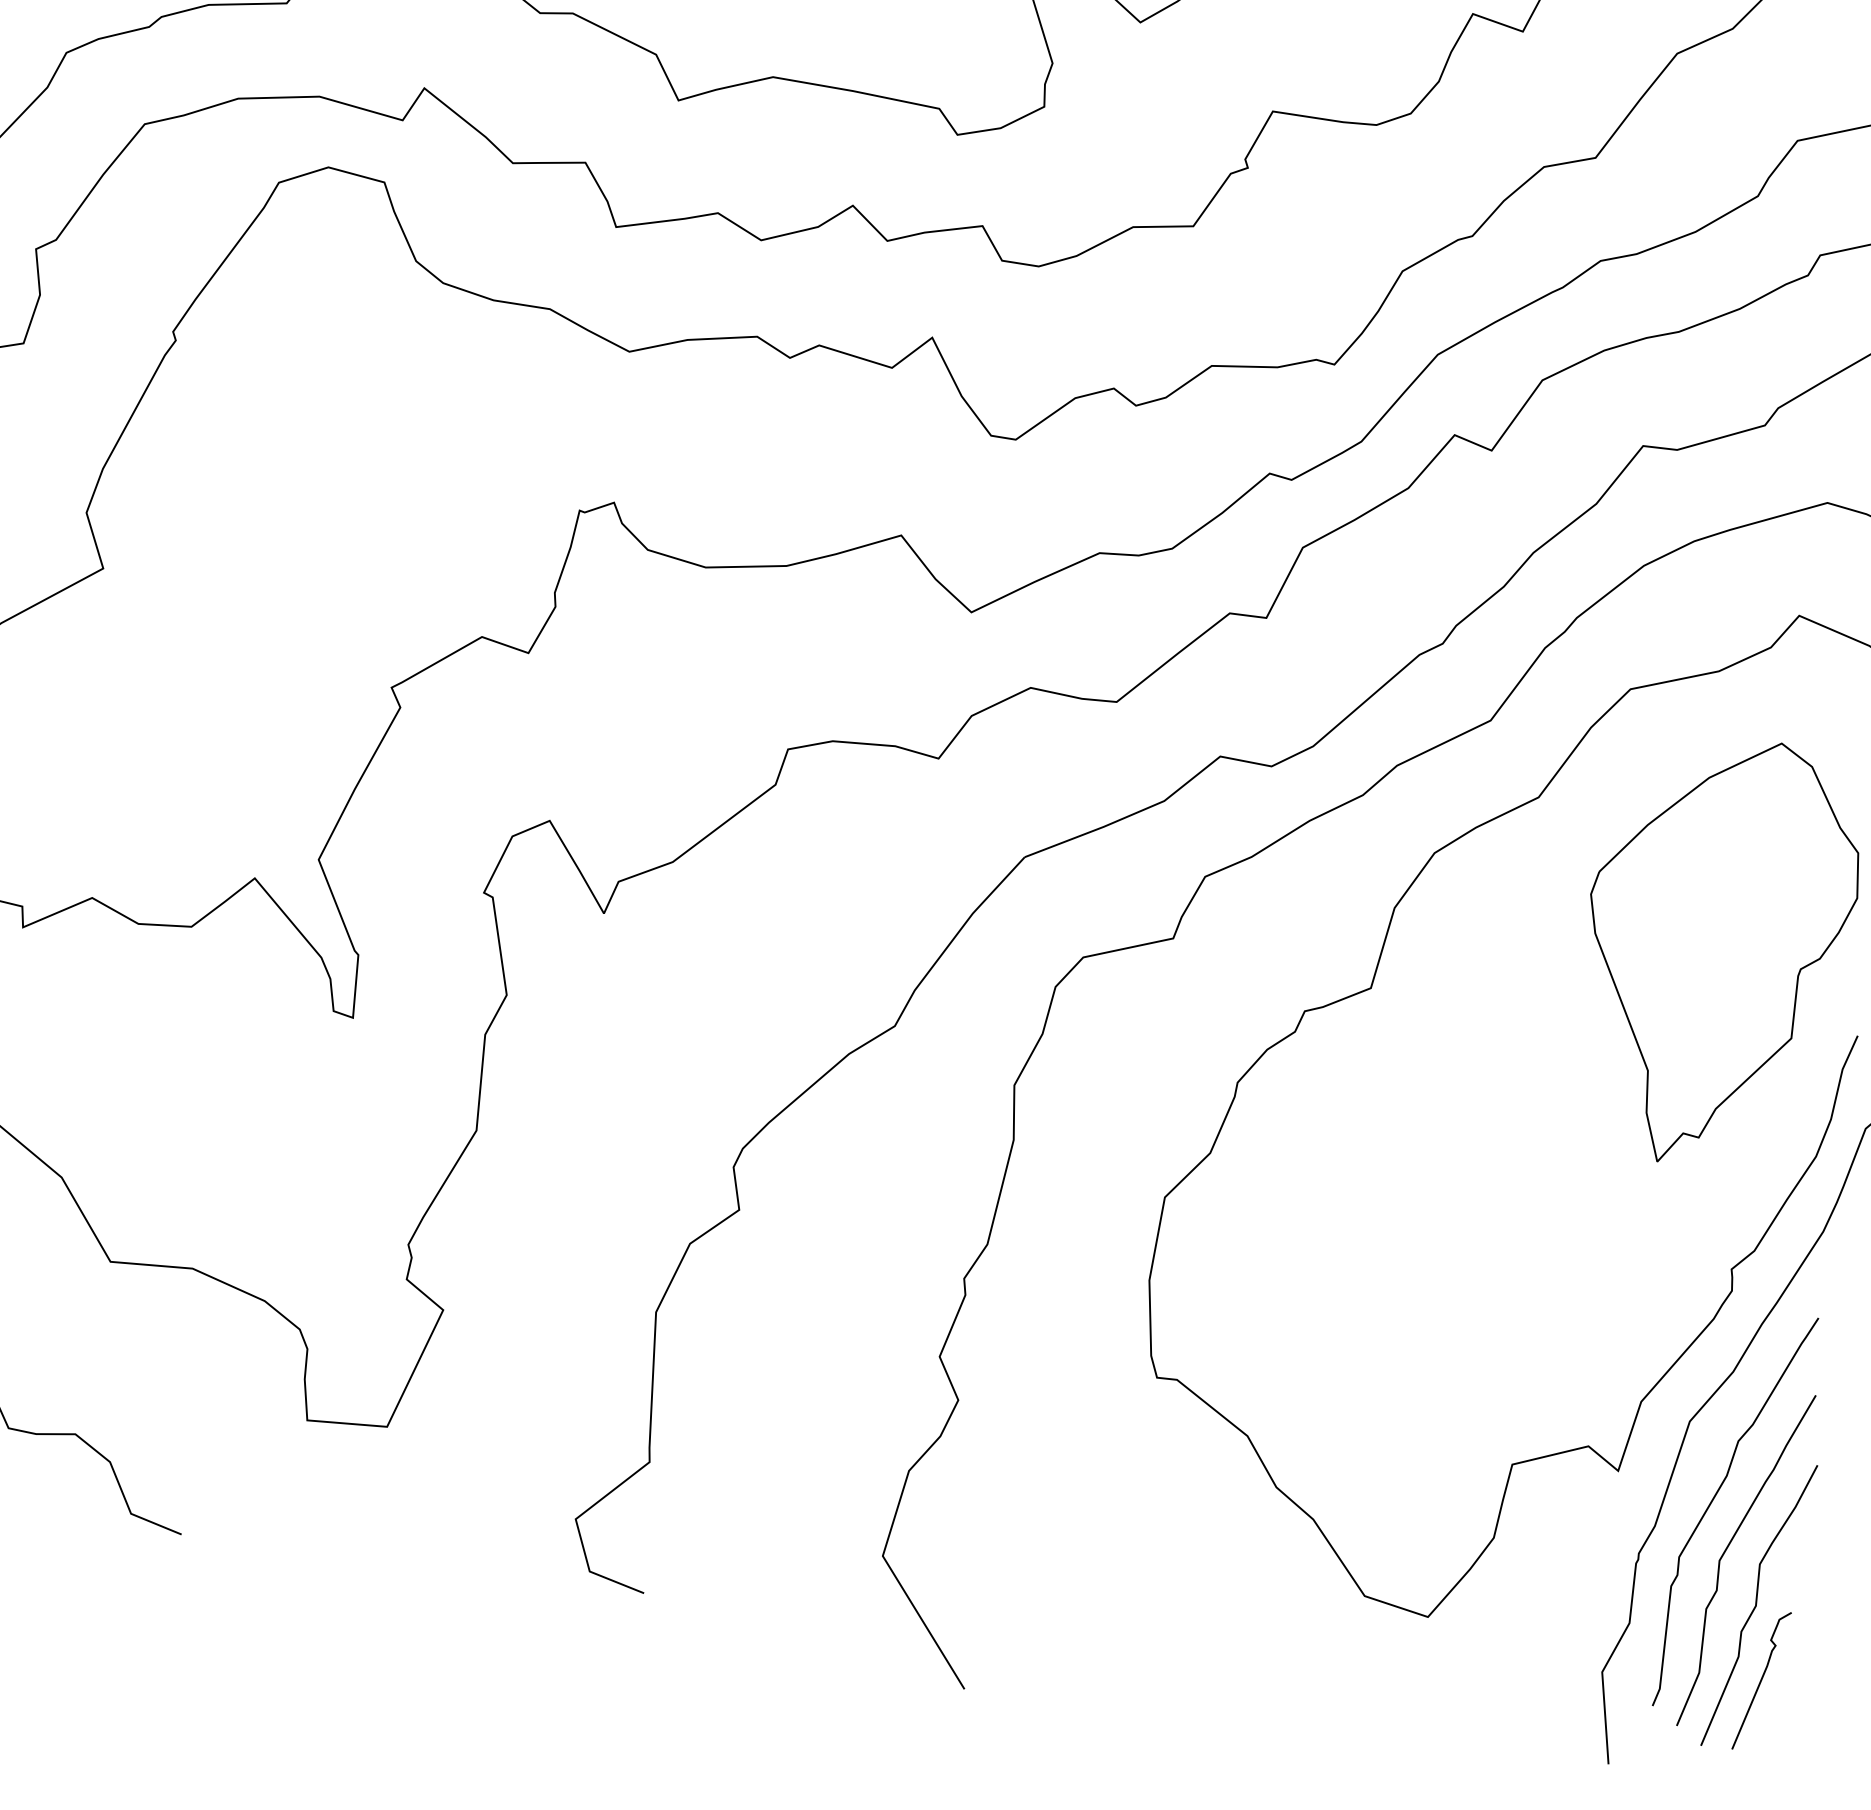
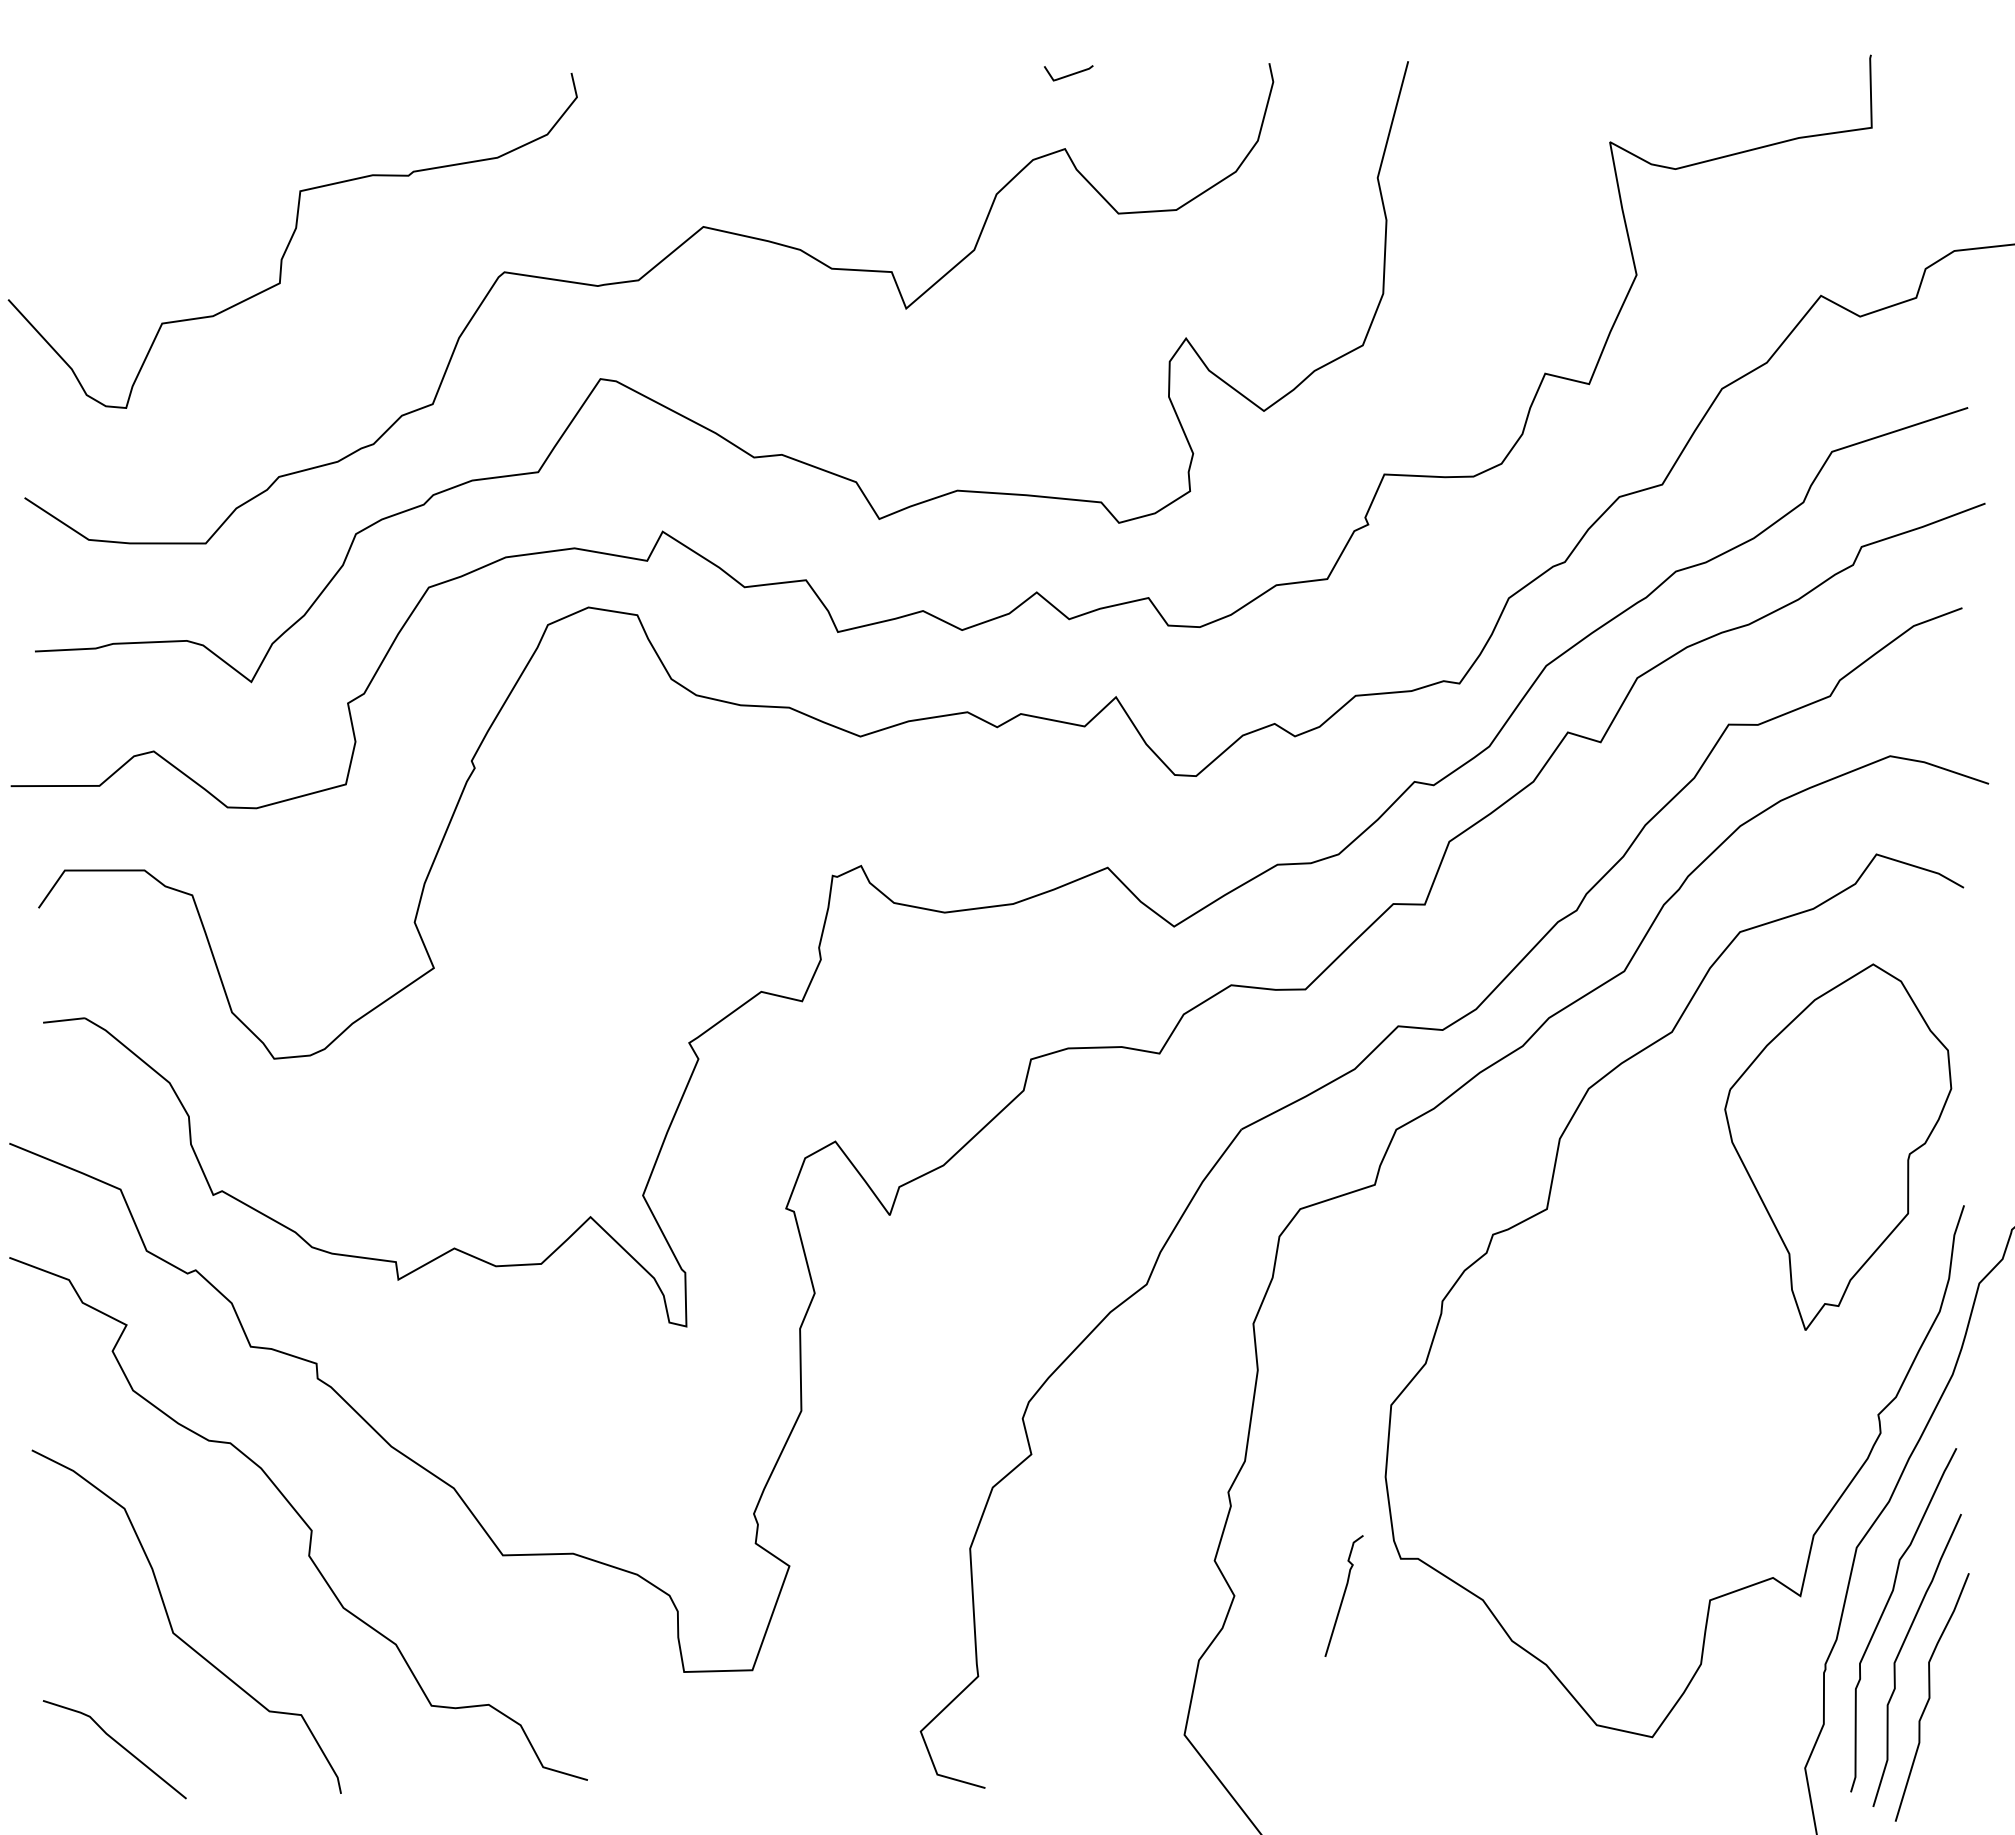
curve: (1761, 1680) -> (1343, 1595), moved

